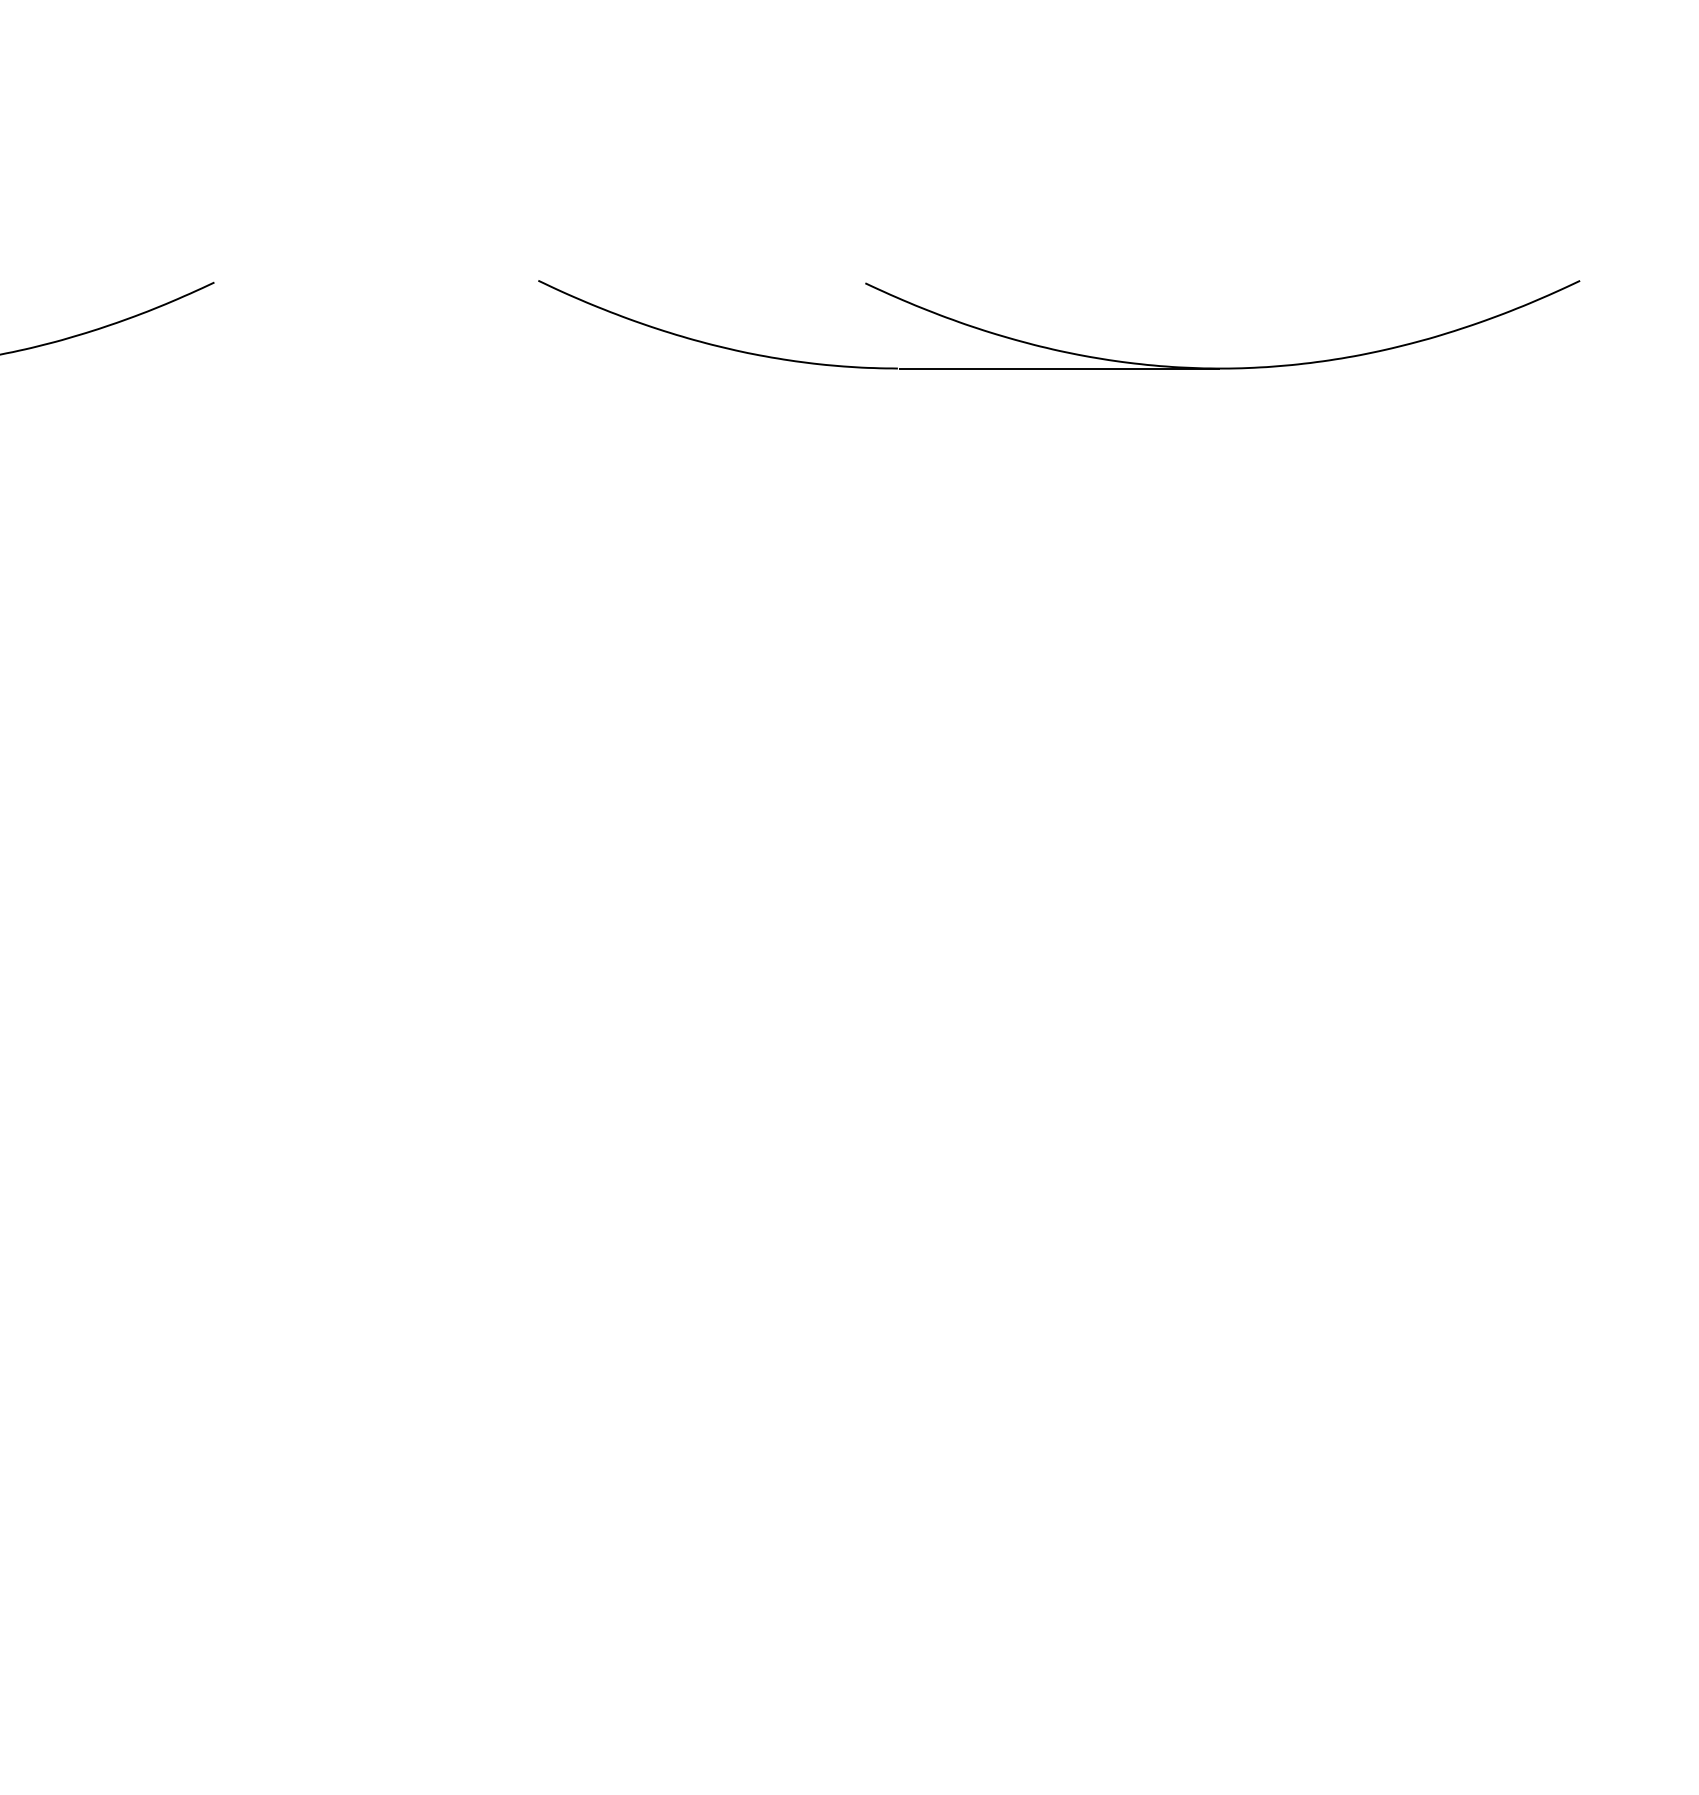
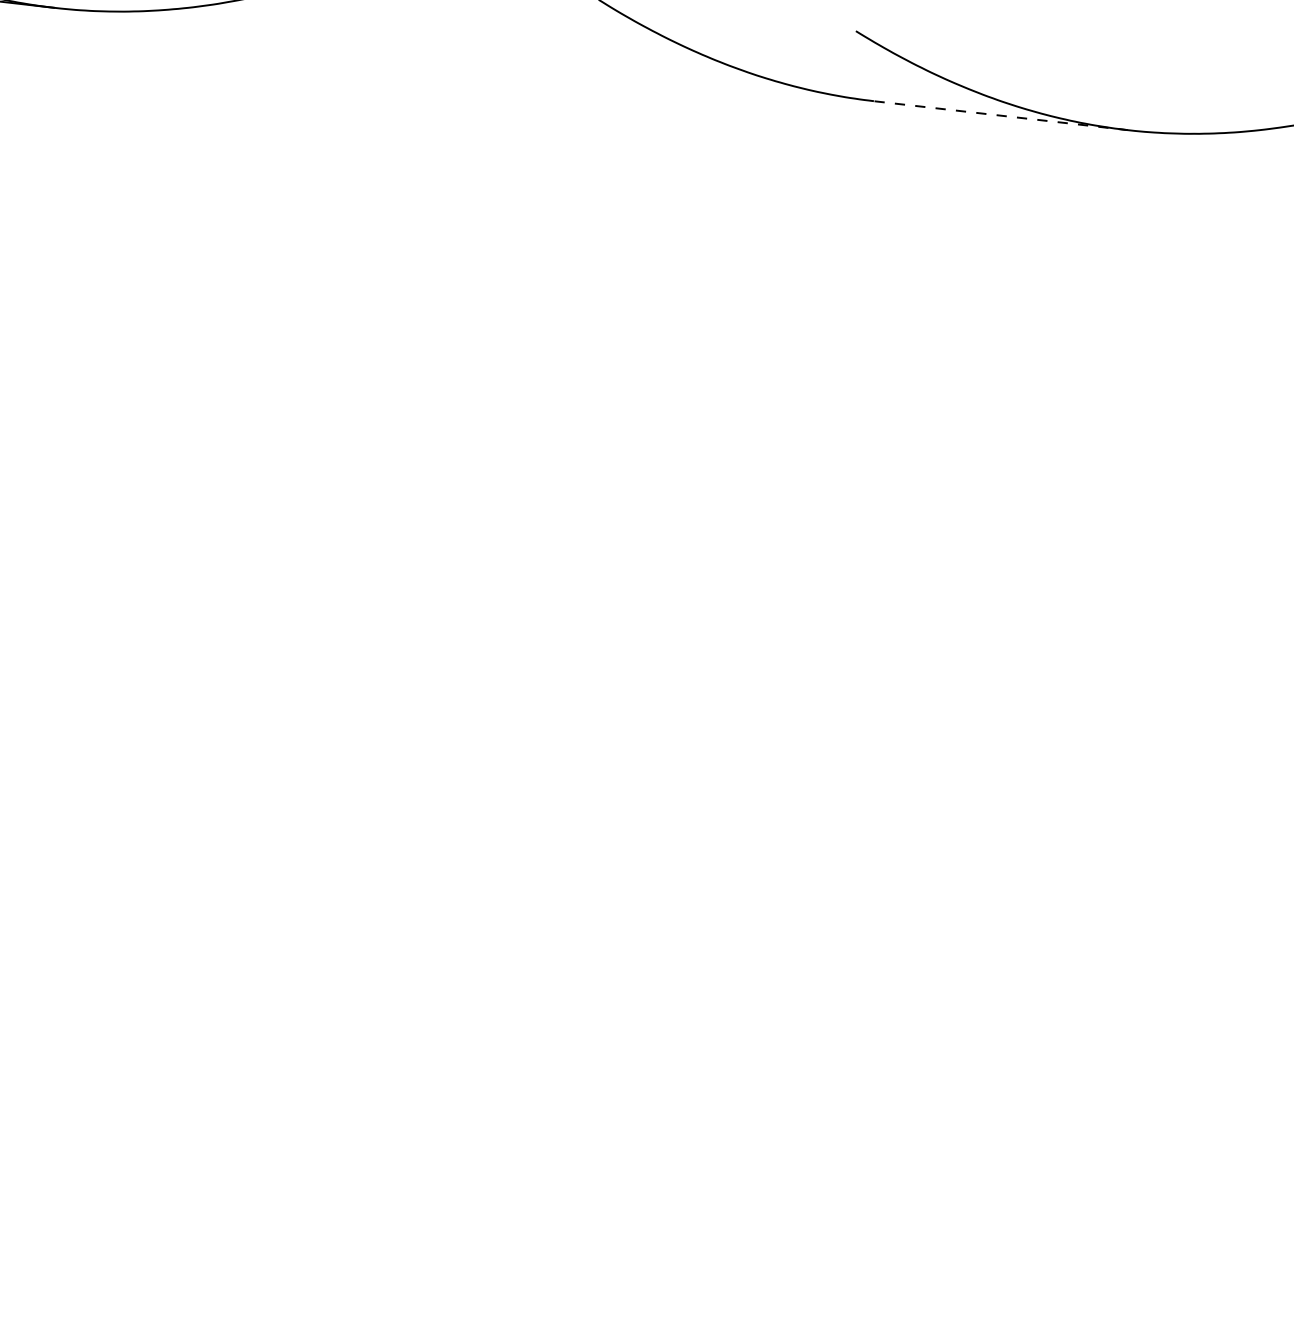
line: (1059, 368) -> (1001, 115), solid -> dashed

